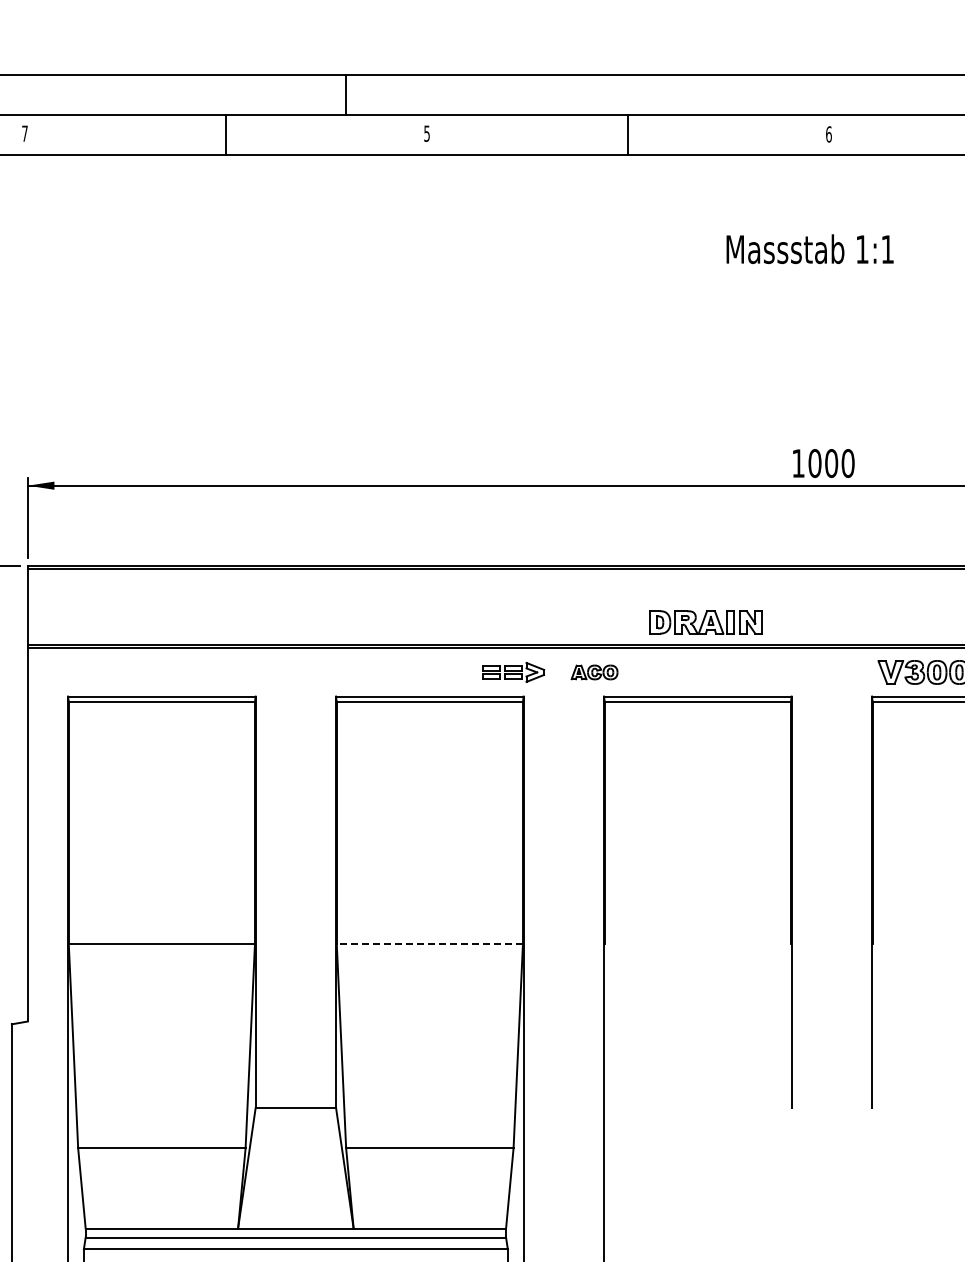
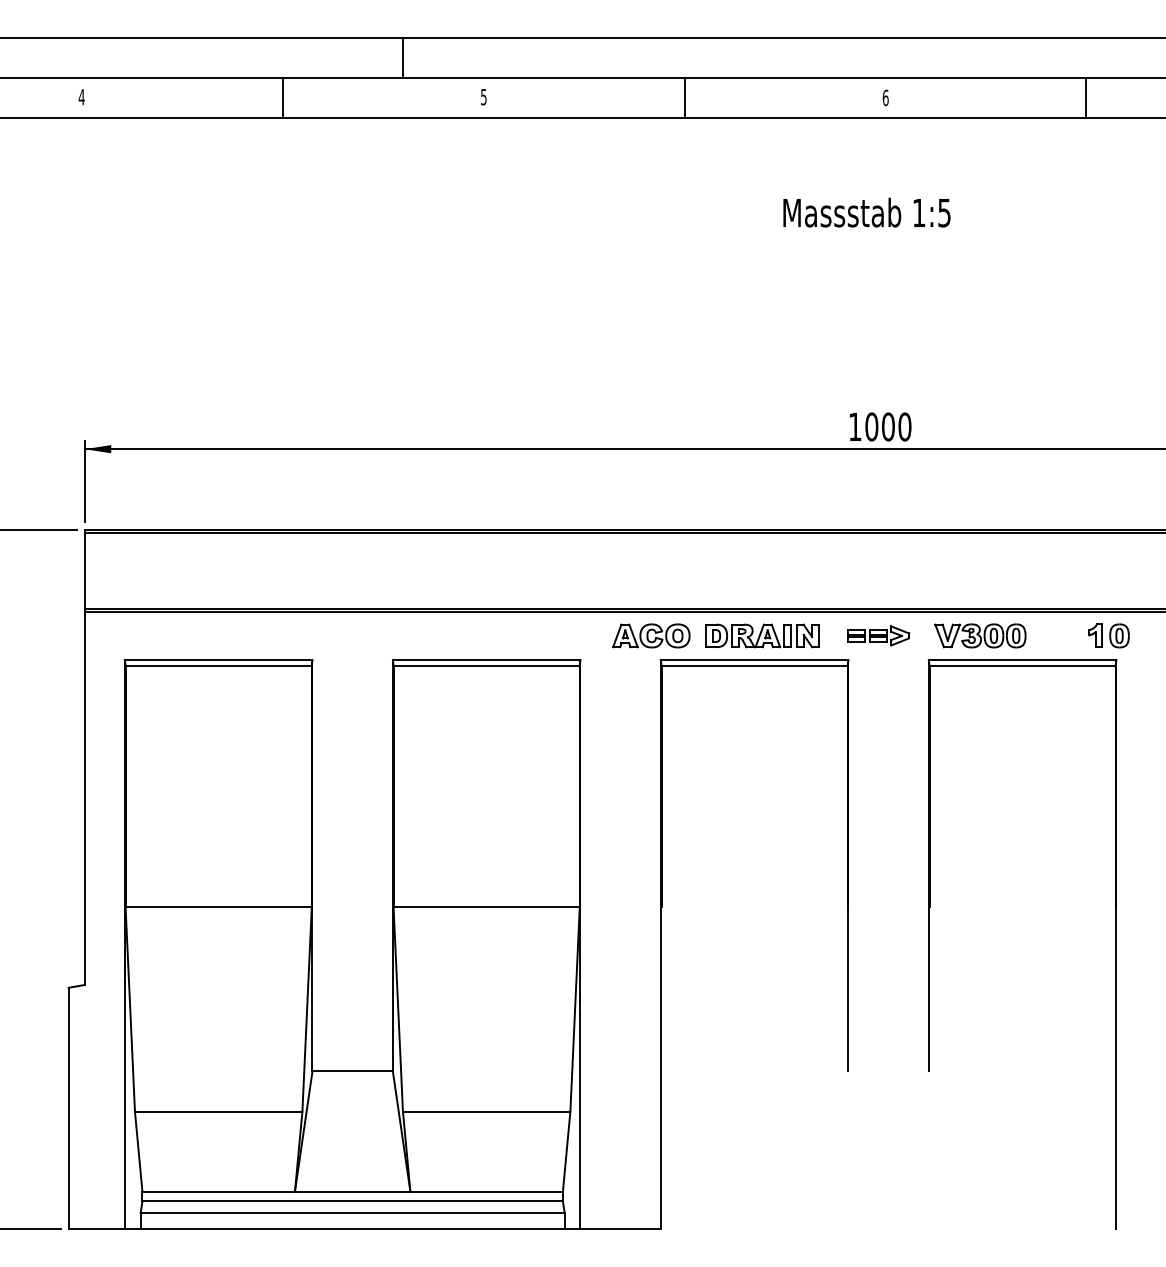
text: (24, 134) -> (81, 97), 7 -> 4
text: (887, 250) -> (944, 213), 1:1 -> 1:5
part: (705, 622) -> (762, 635), moved
part: (513, 672) -> (878, 635), moved
part: (594, 672) -> (651, 635), size x1.67
line: (429, 944) -> (486, 907), dashed -> solid

